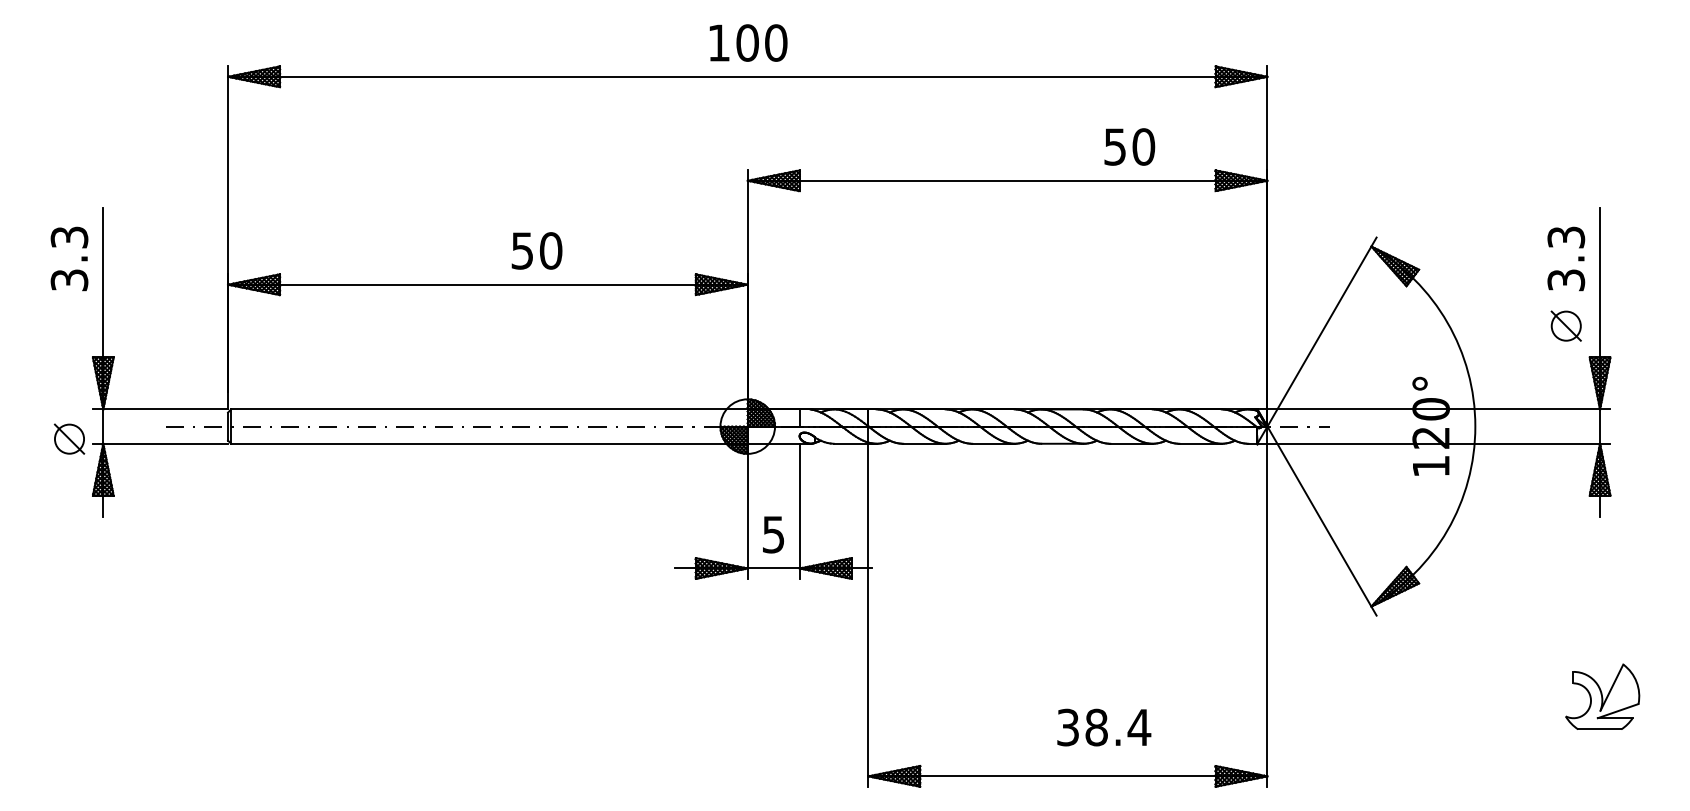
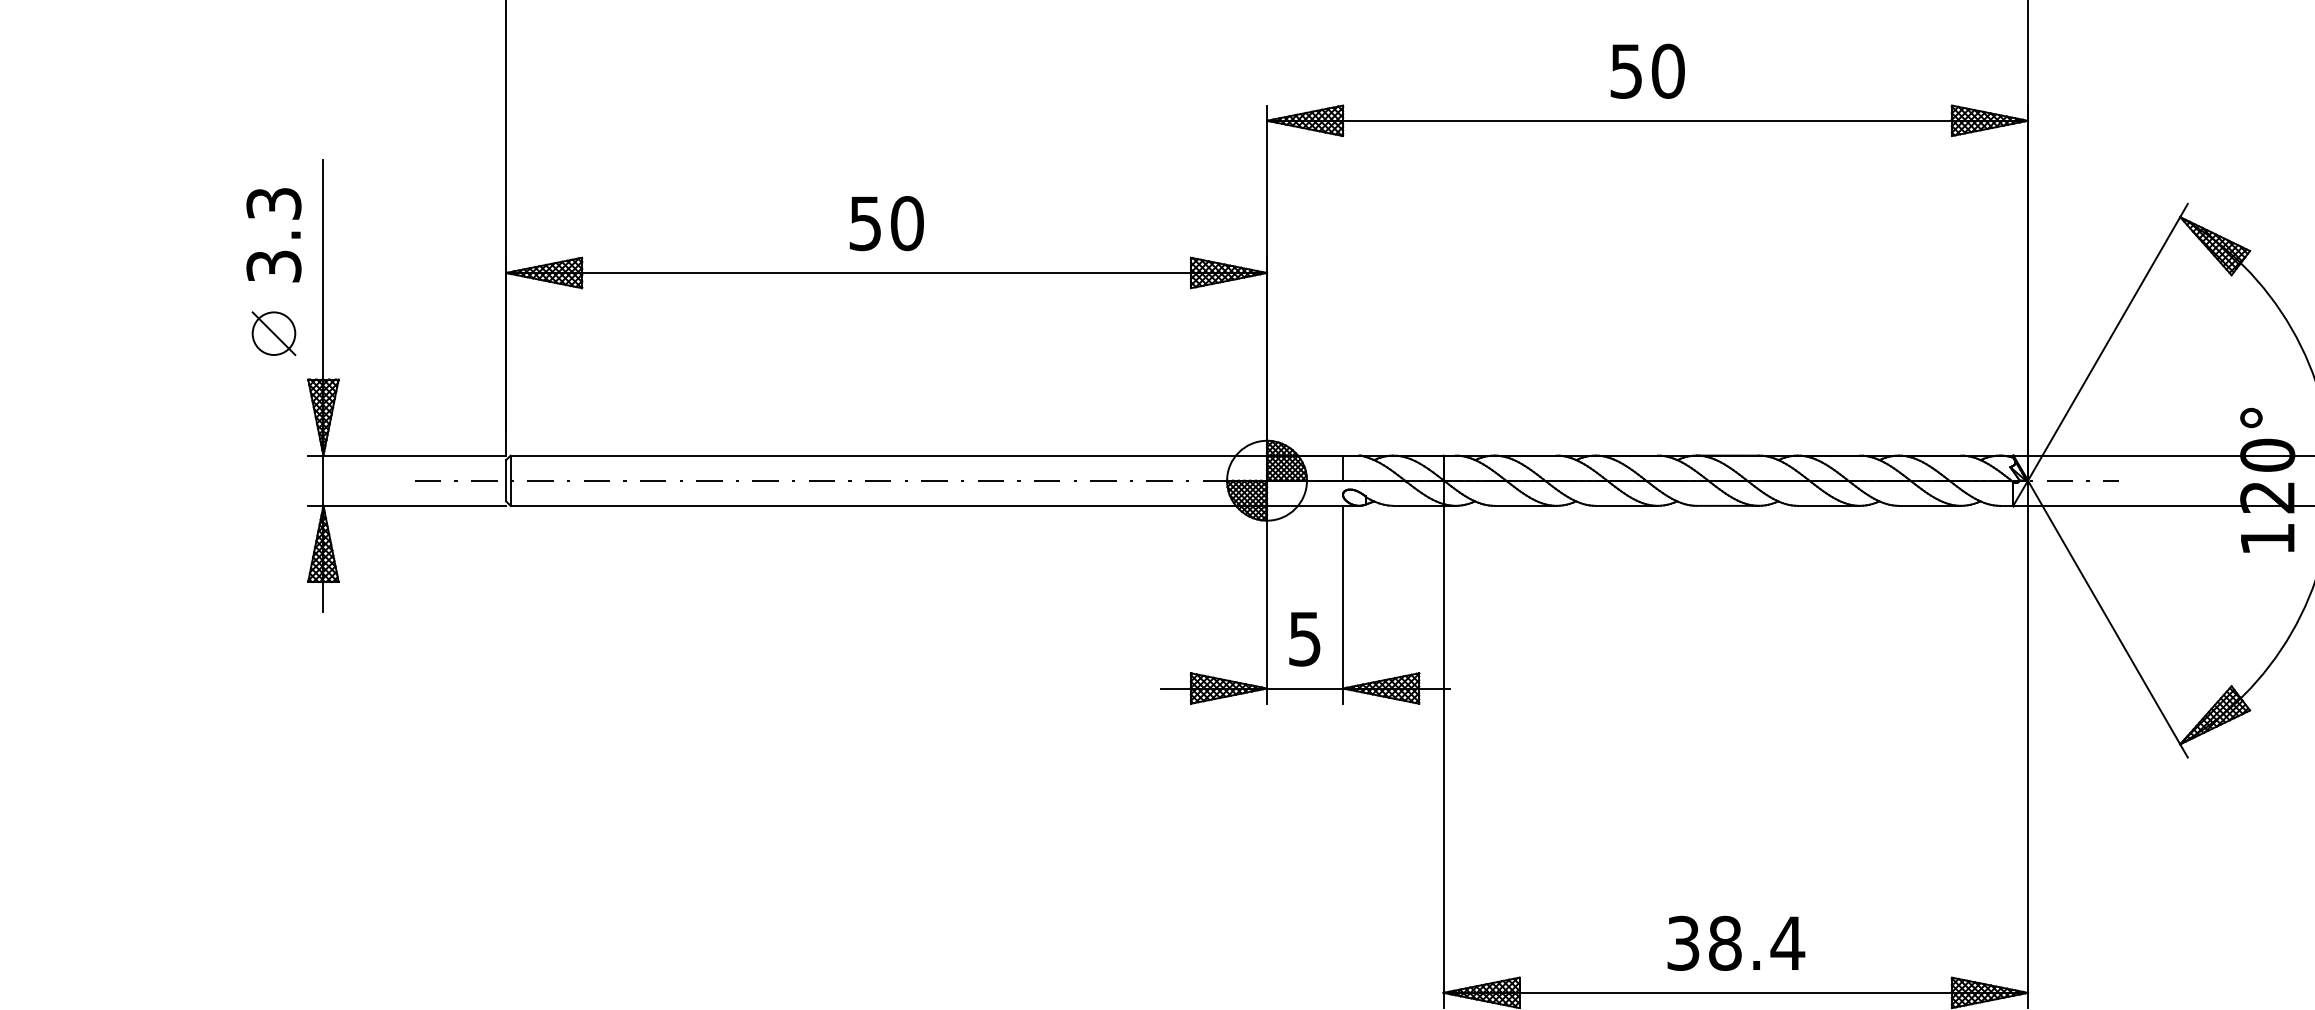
text: (1129, 146) -> (1647, 70), moved
text: (536, 250) -> (885, 222), moved
part: (69, 438) -> (273, 332), moved
text: (1104, 727) -> (1736, 943), moved

